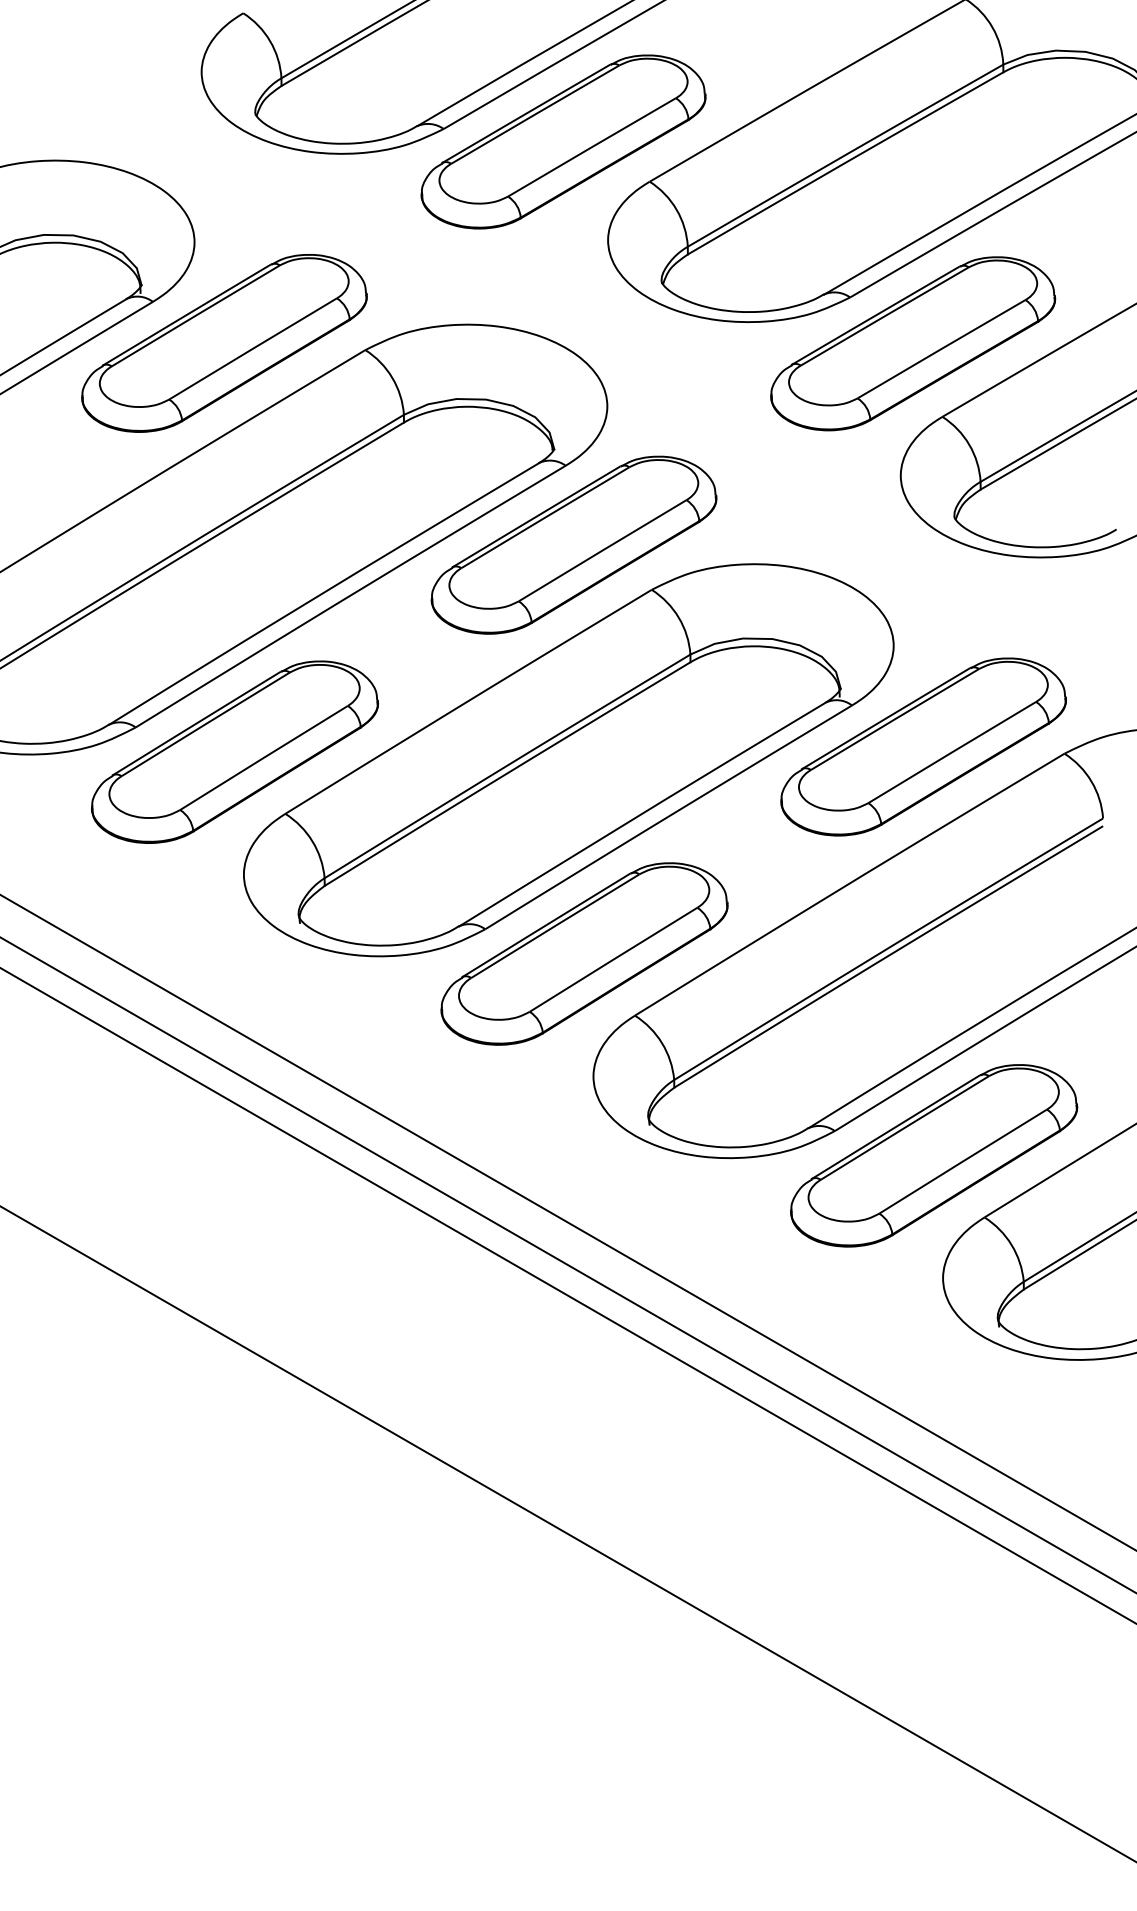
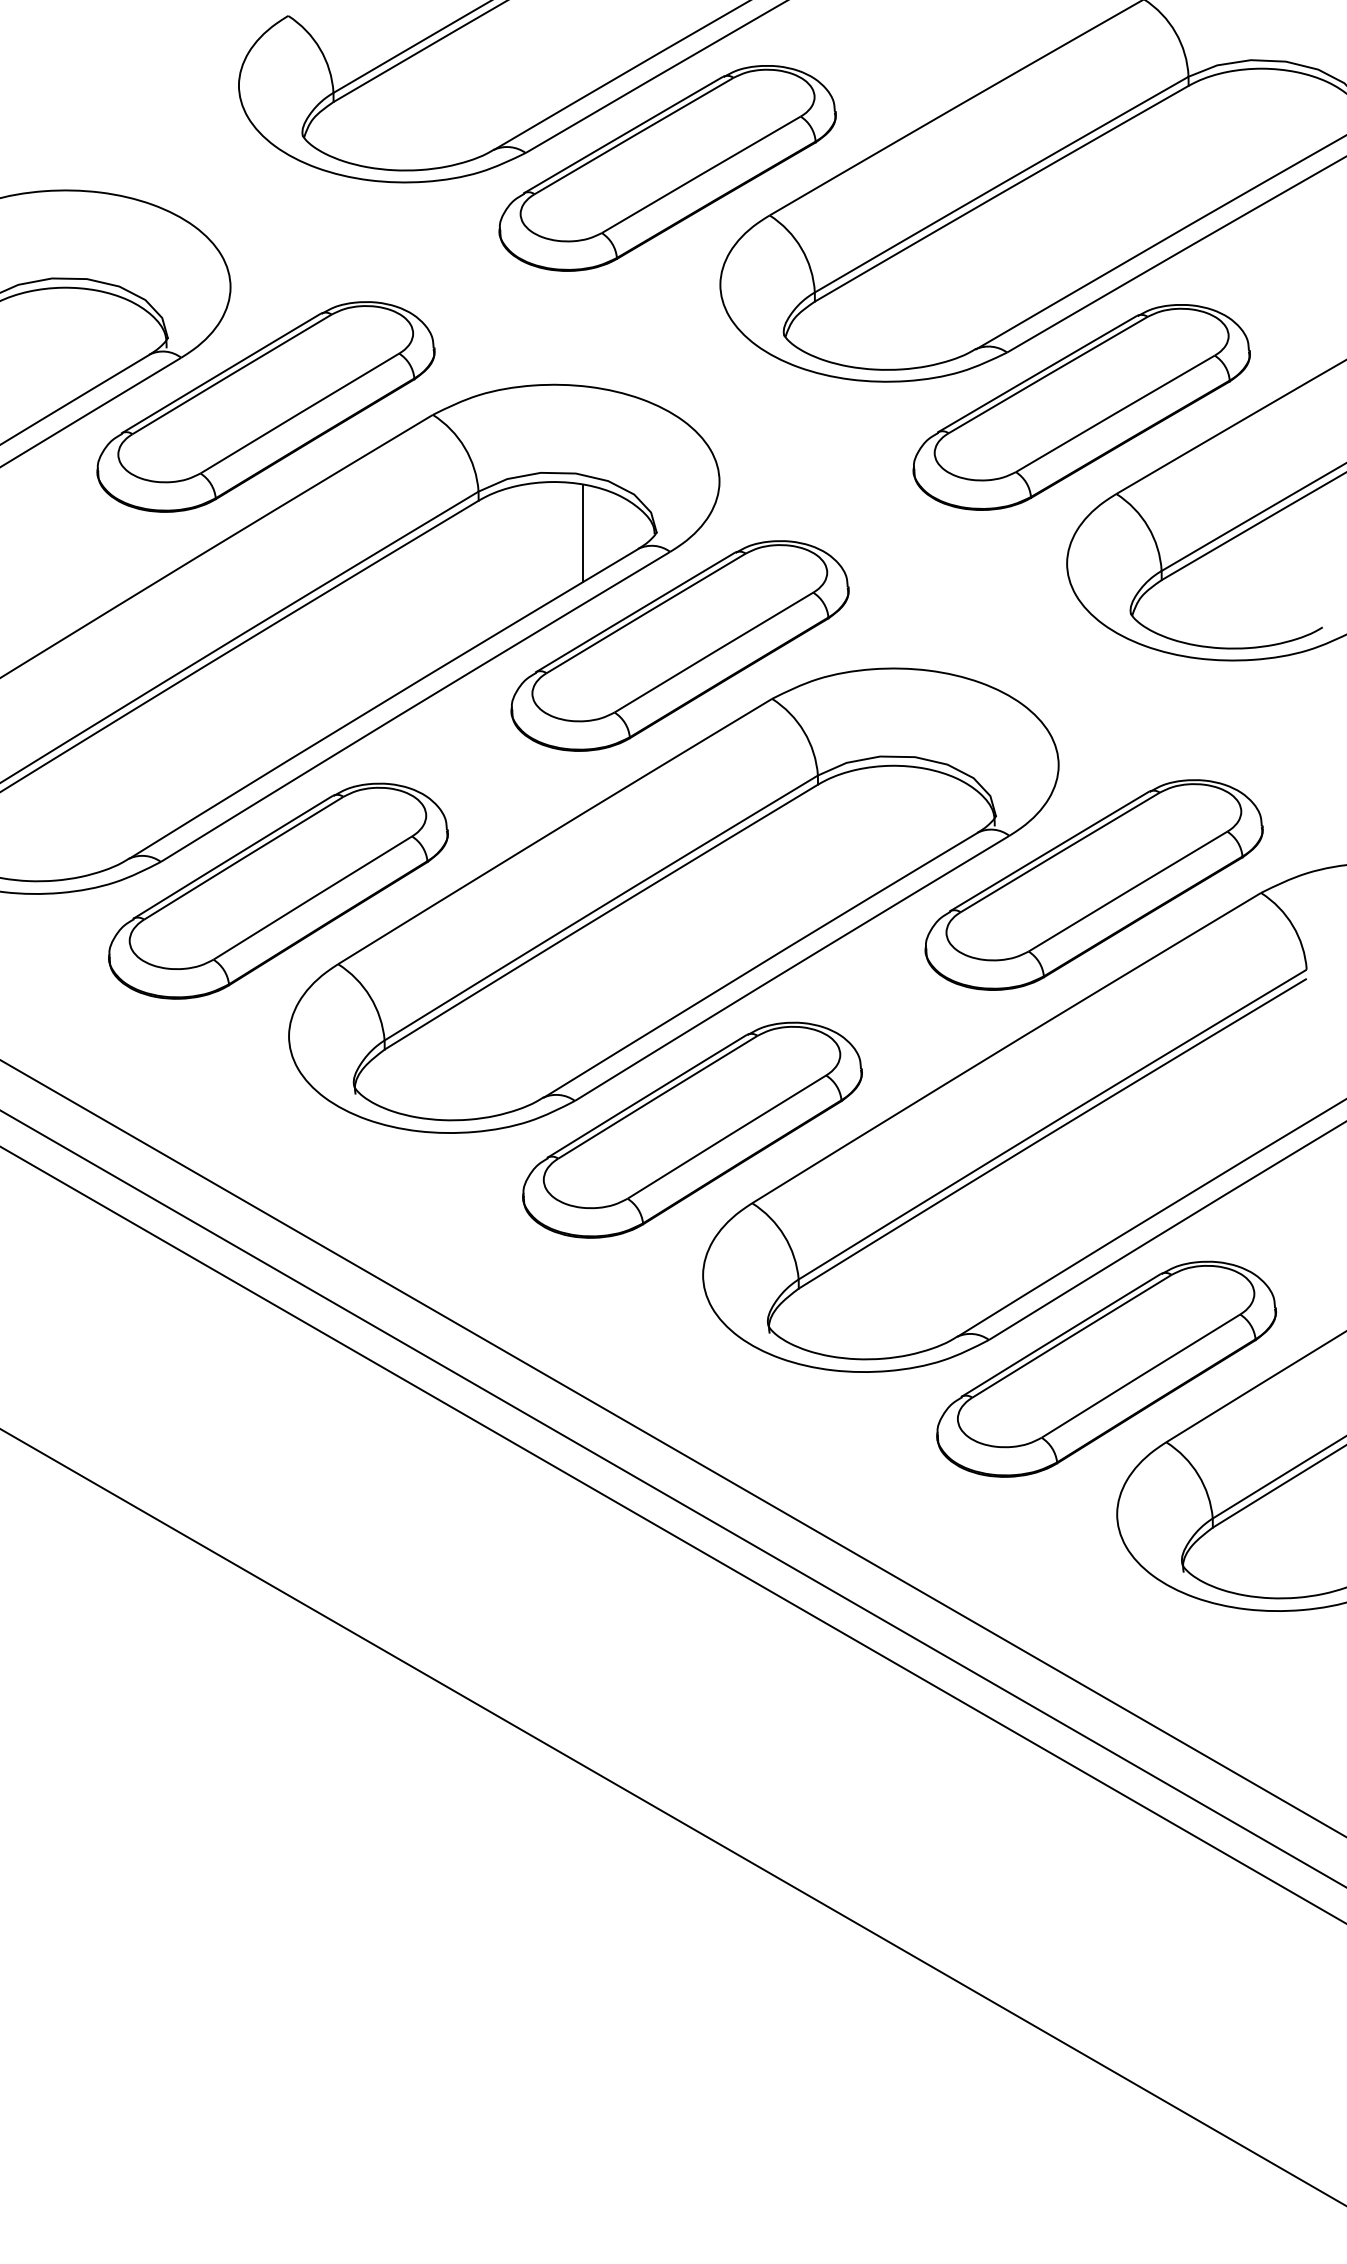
line: (492, 450) -> (583, 533), added

